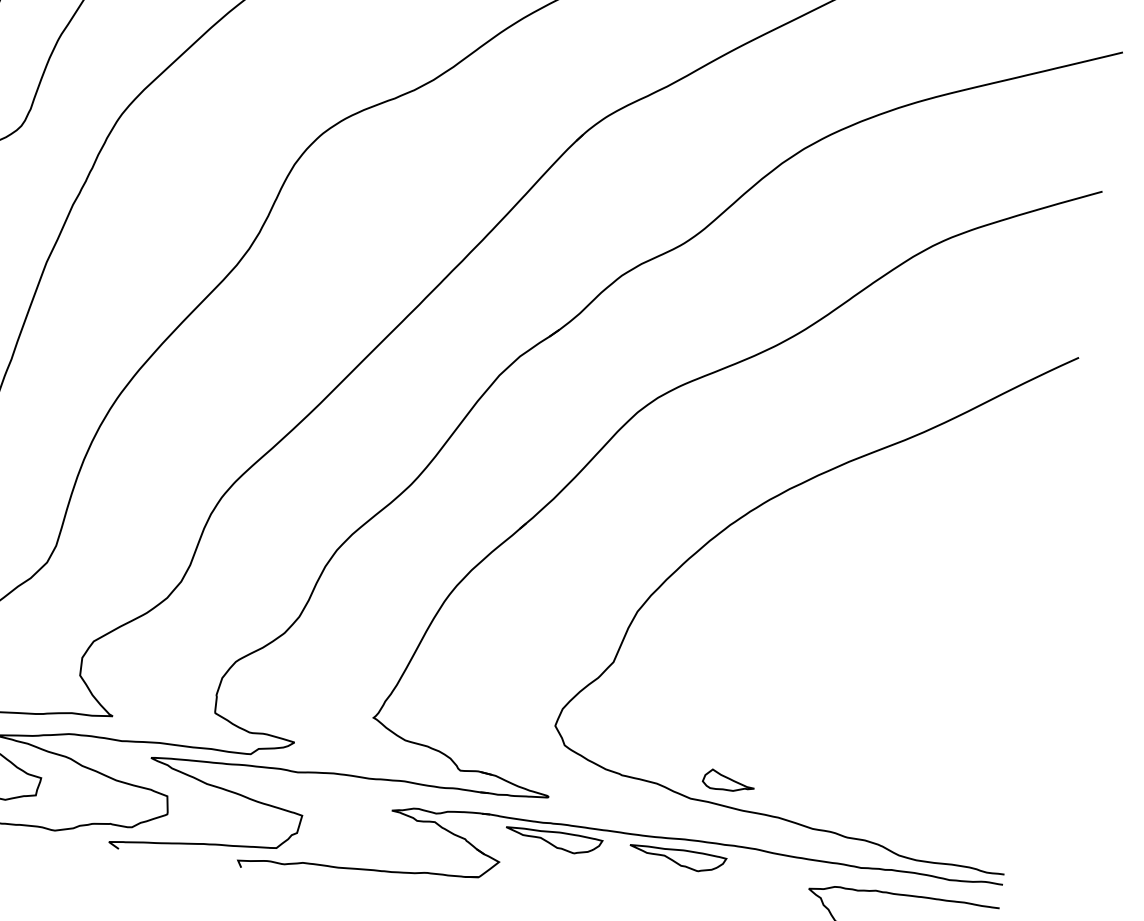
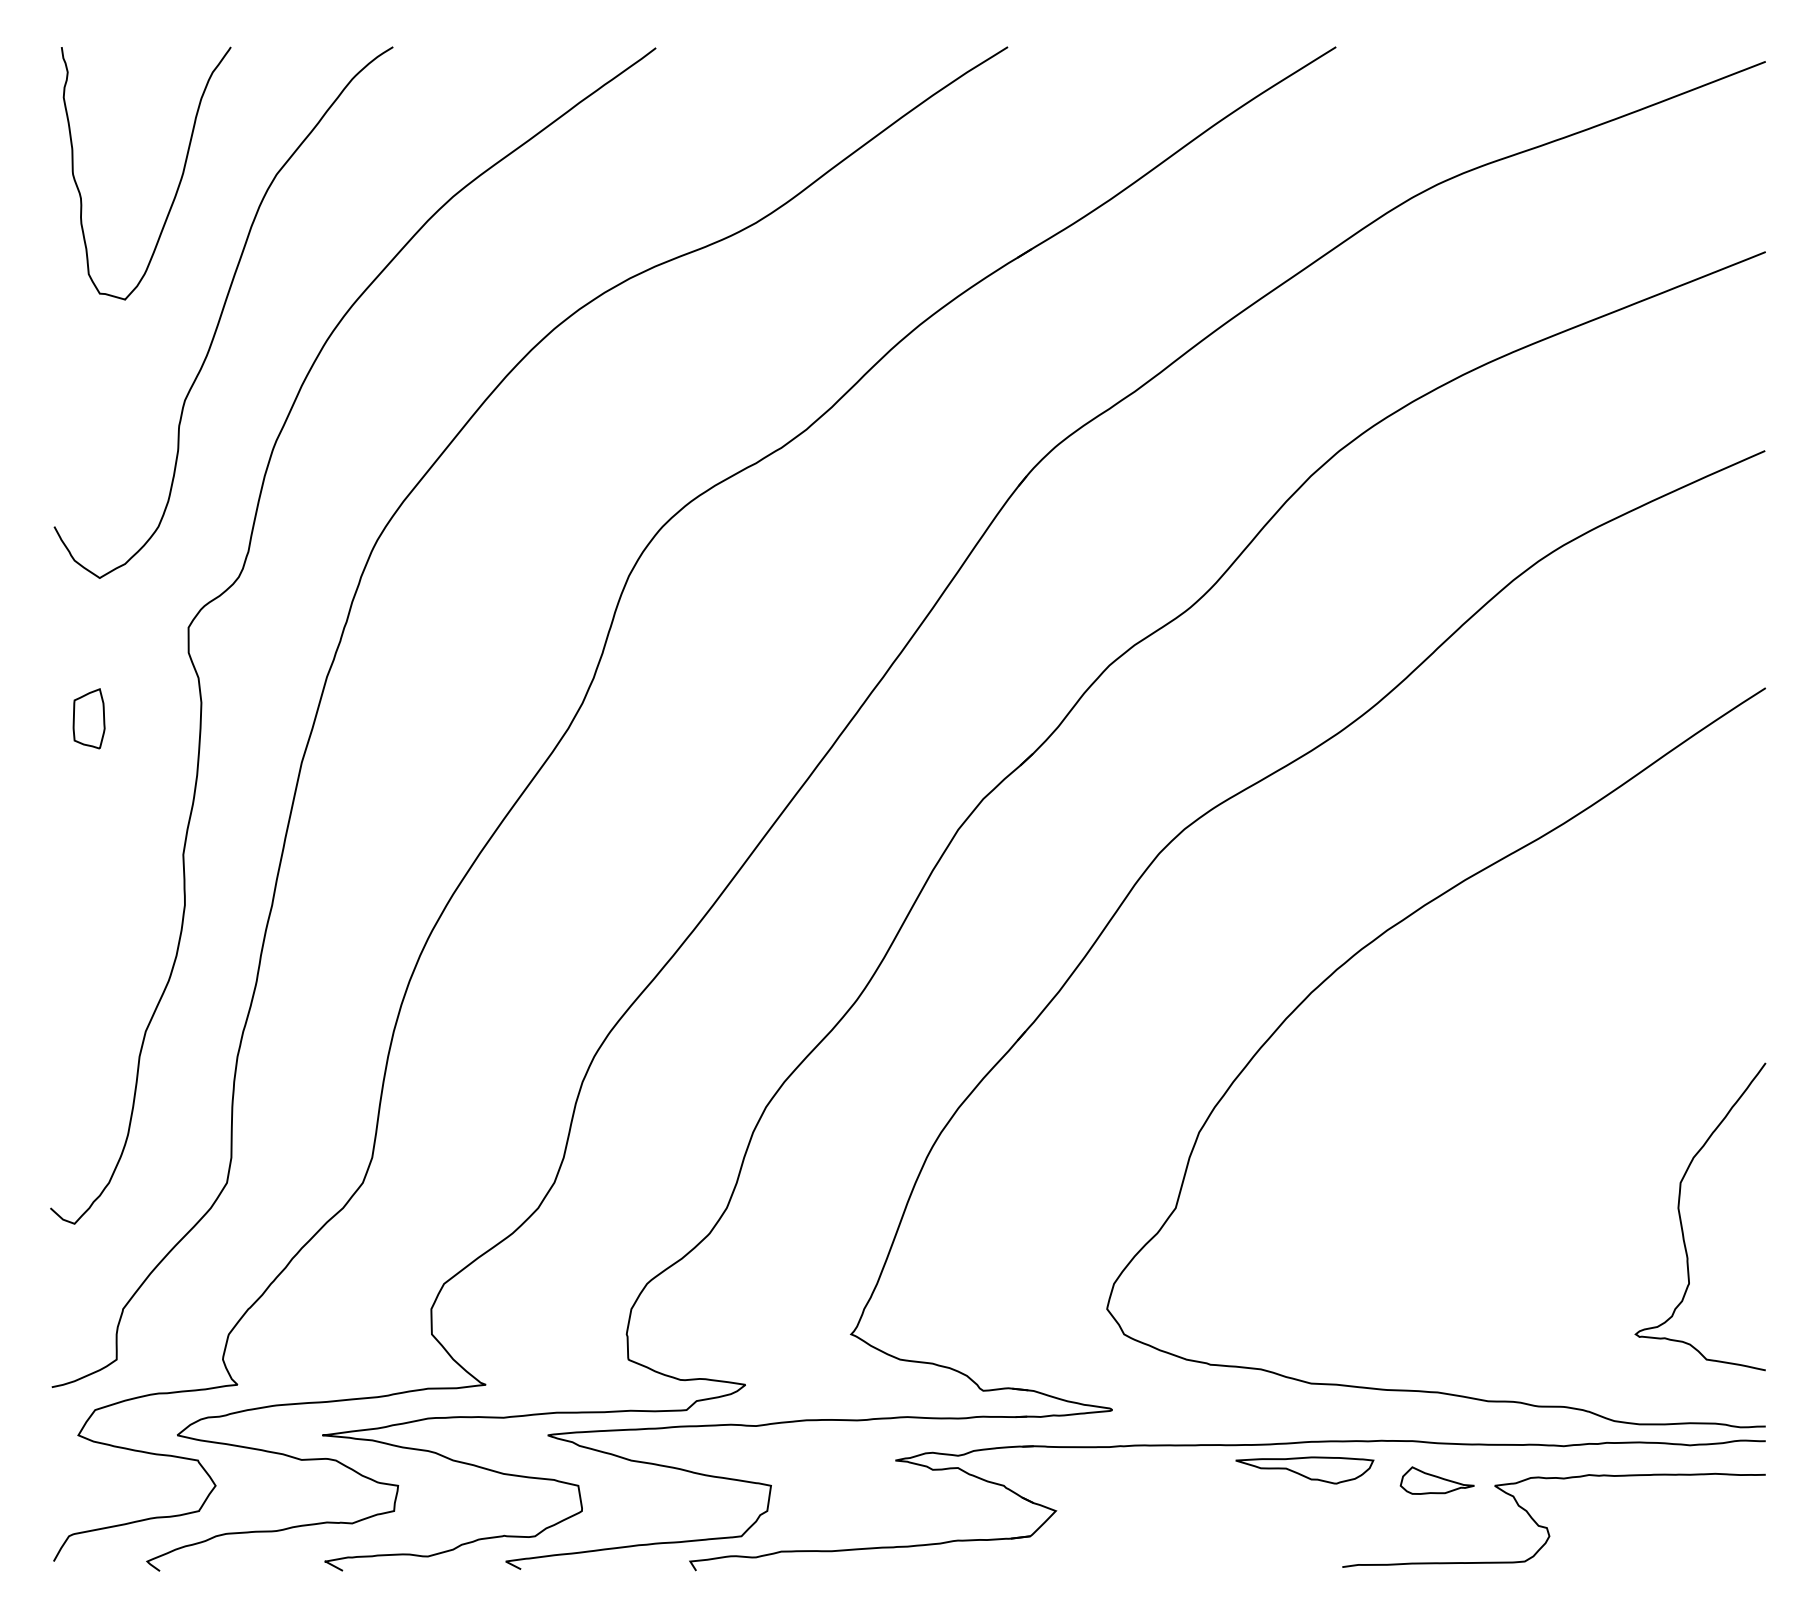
curve: (966, 720) -> (1681, 1218), added
part: (728, 781) -> (1436, 1480), moved
part: (553, 840) -> (1127, 1470), removed

